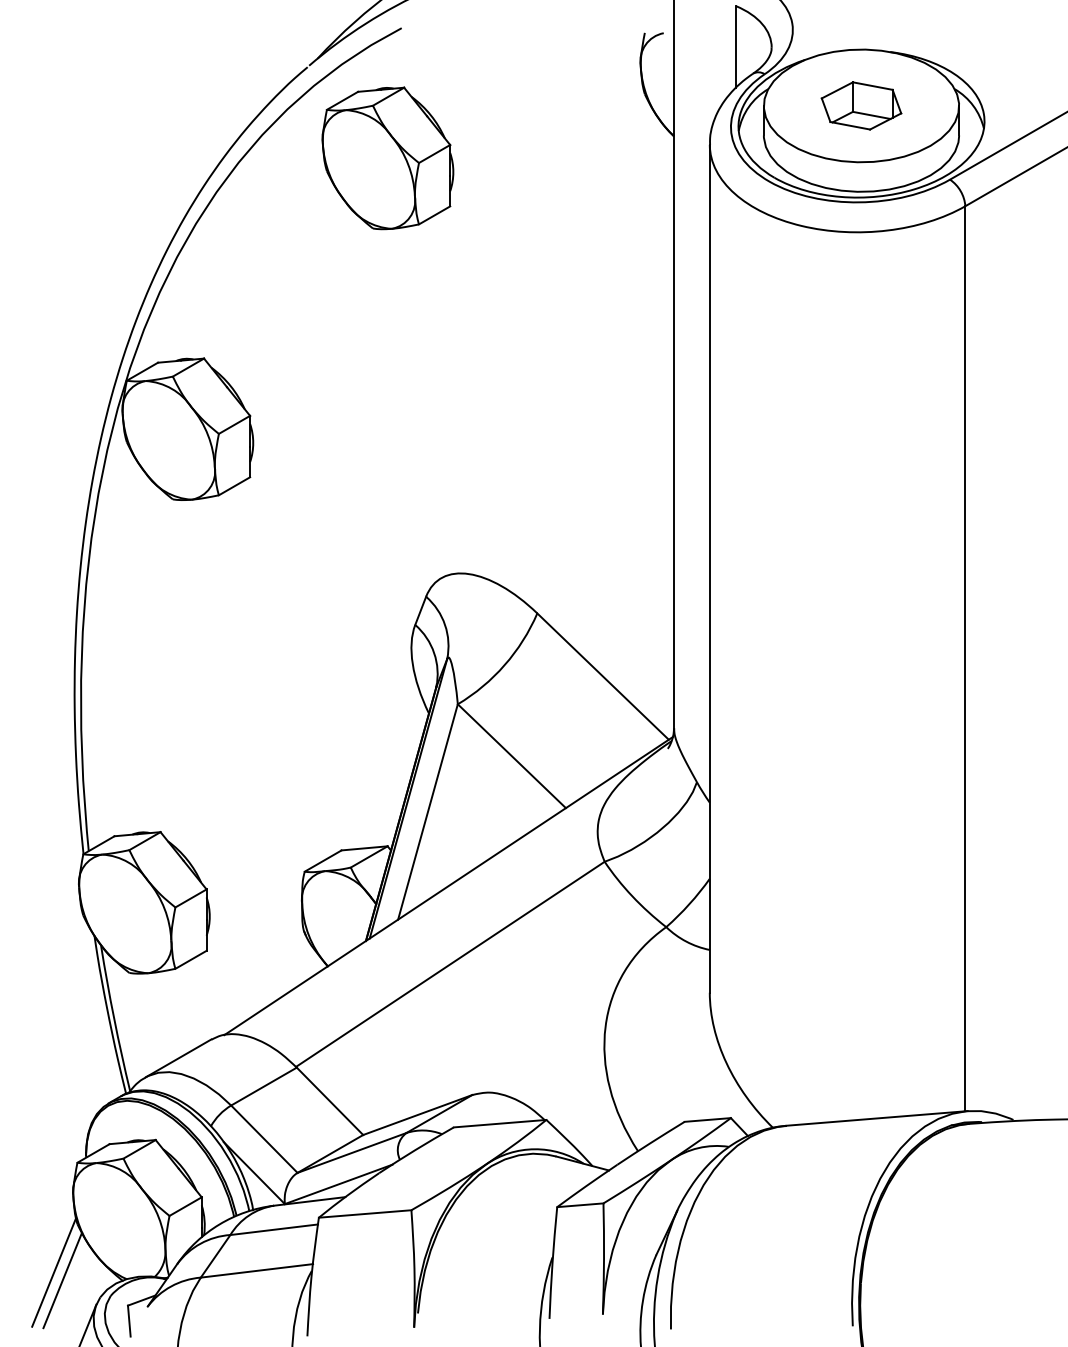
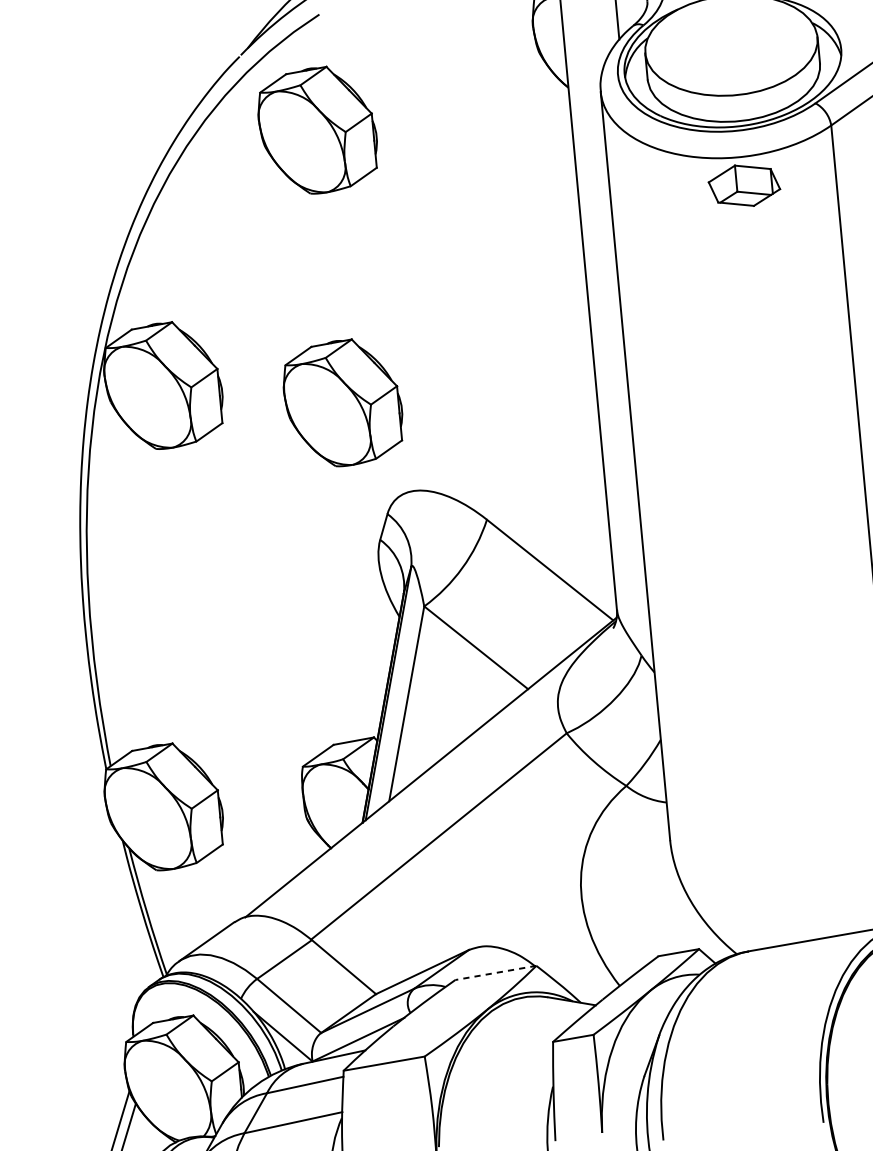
part: (861, 105) -> (744, 185), moved
part: (387, 467) -> (342, 403), added
line: (499, 1123) -> (495, 972), solid -> dashed

